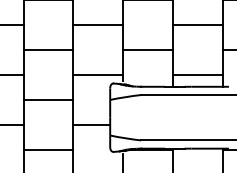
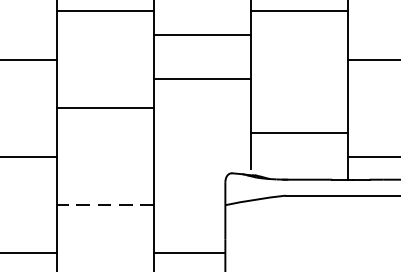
line: (98, 25) -> (202, 35), moved
line: (148, 49) -> (299, 132), moved
line: (98, 74) -> (202, 78), moved
line: (48, 99) -> (105, 204), solid -> dashed

